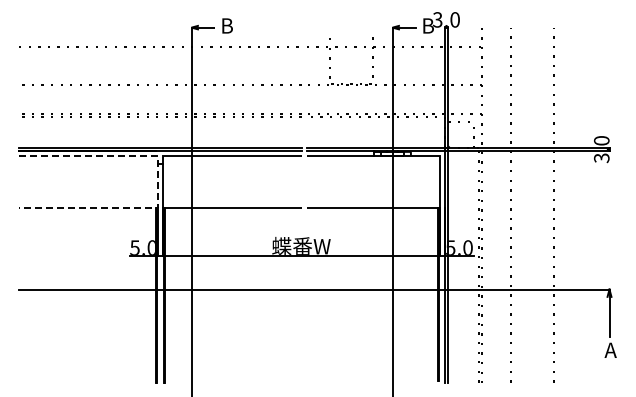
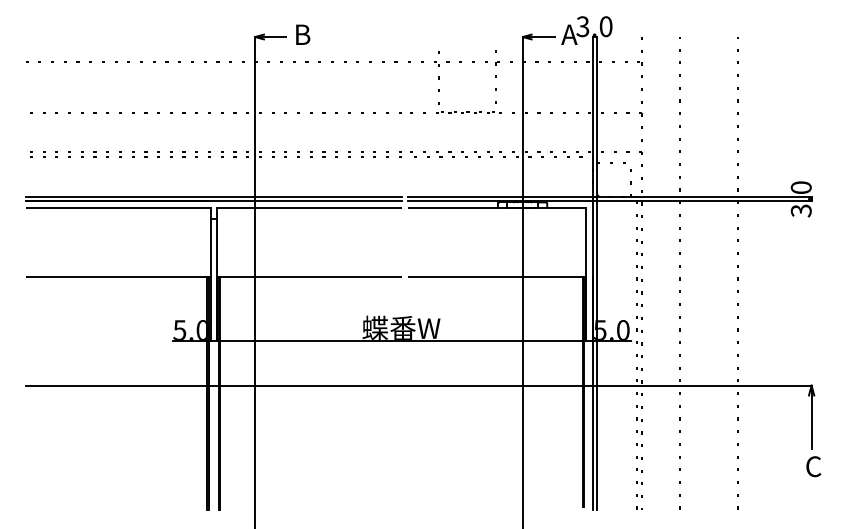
text: (427, 25) -> (569, 34), B -> A
line: (158, 182) -> (211, 243), dashed -> solid
text: (610, 350) -> (812, 466), A -> C

